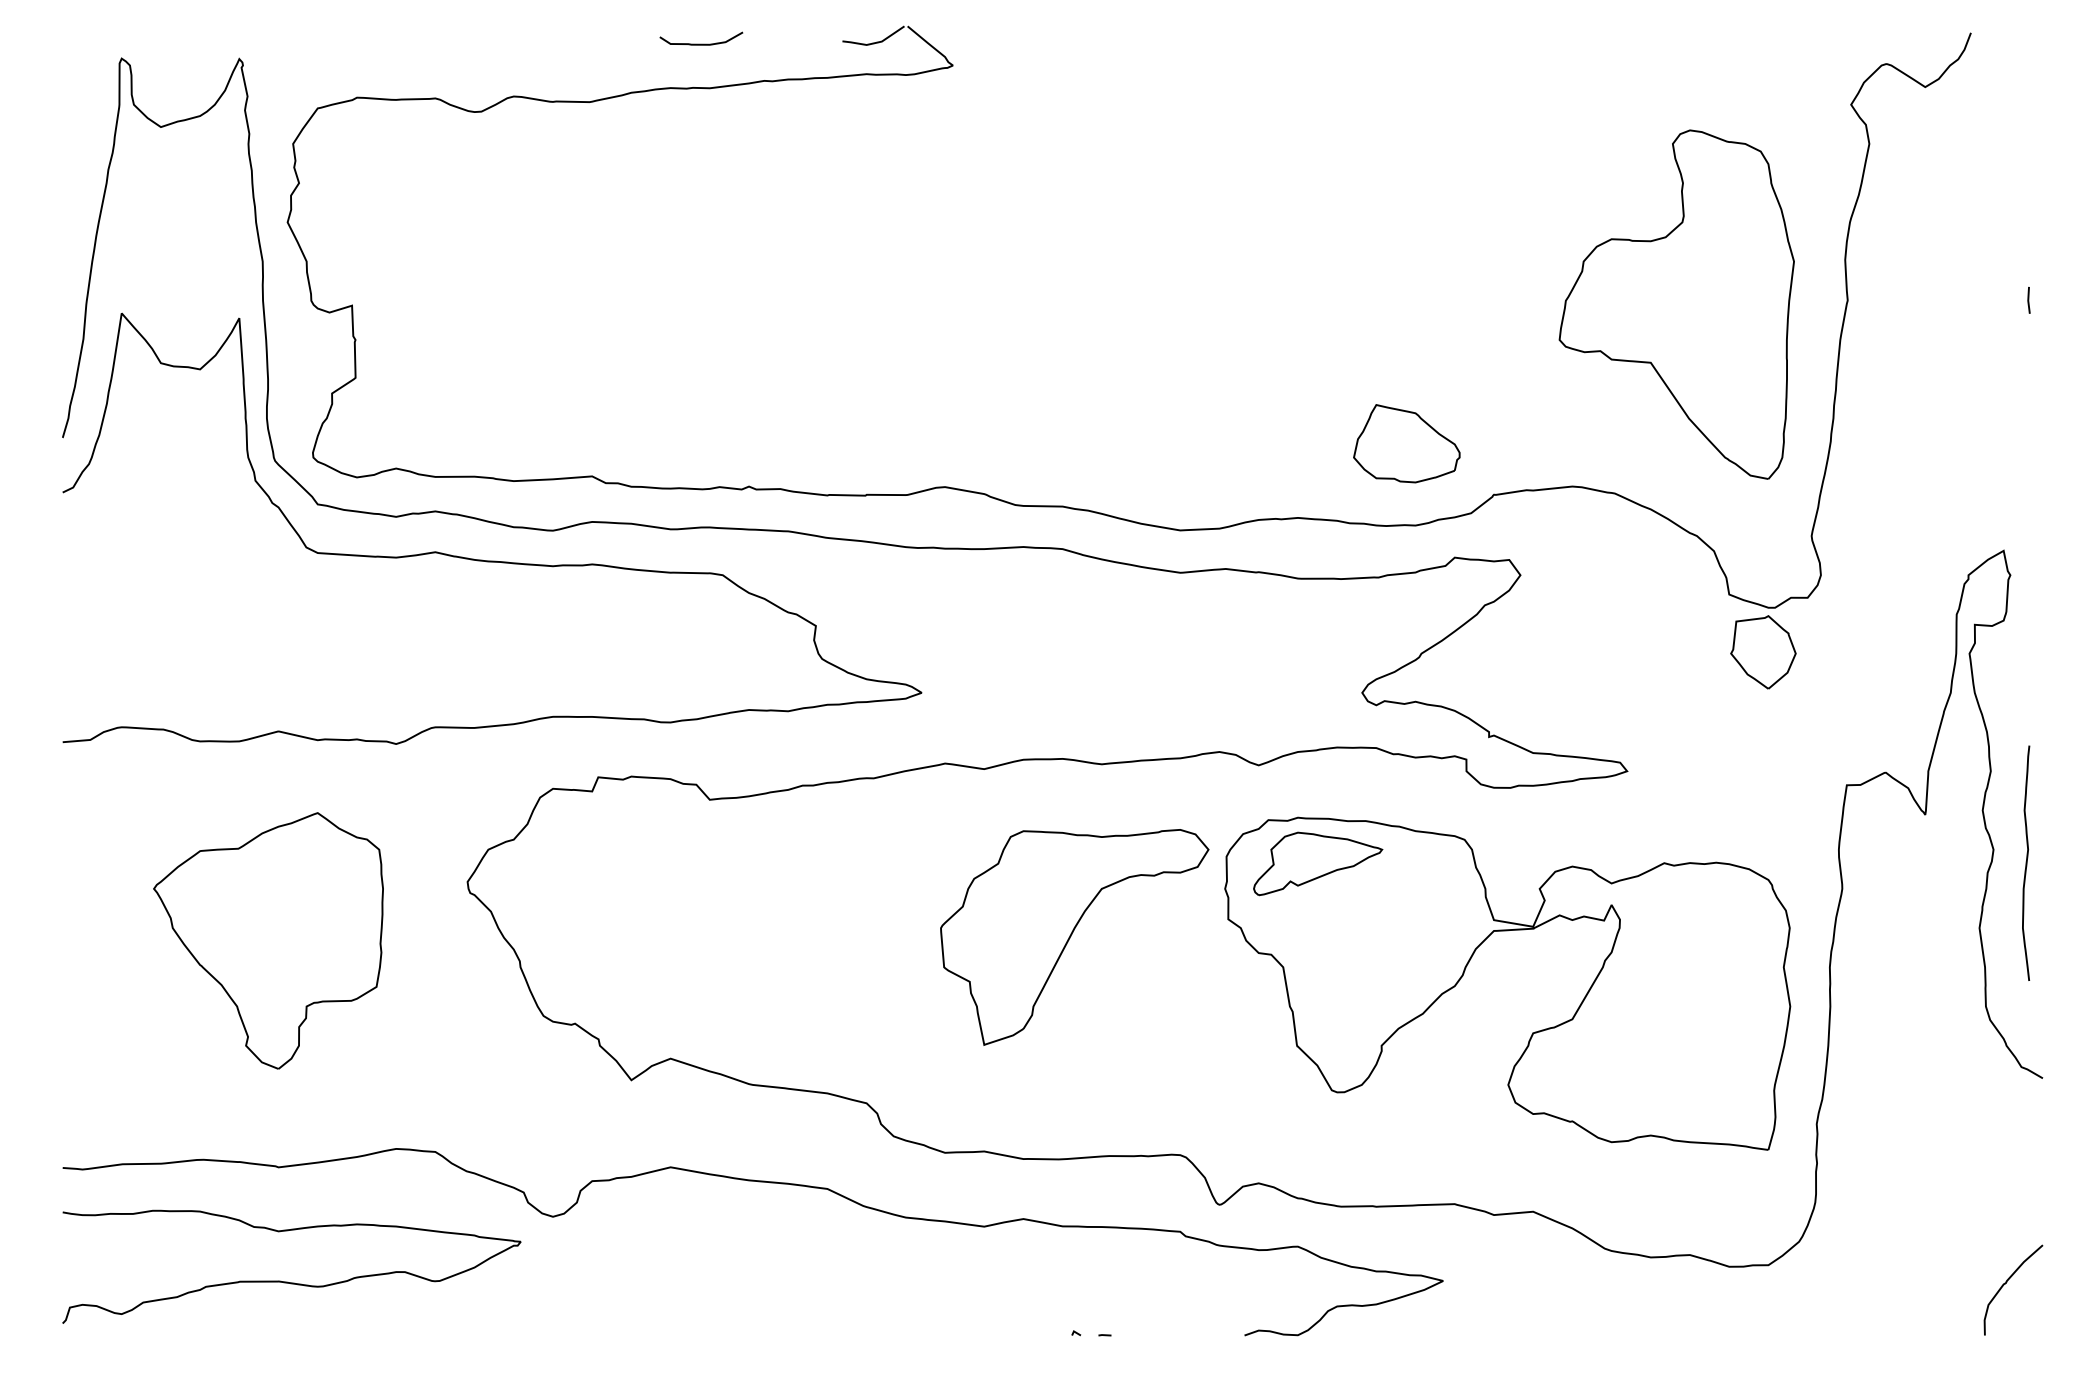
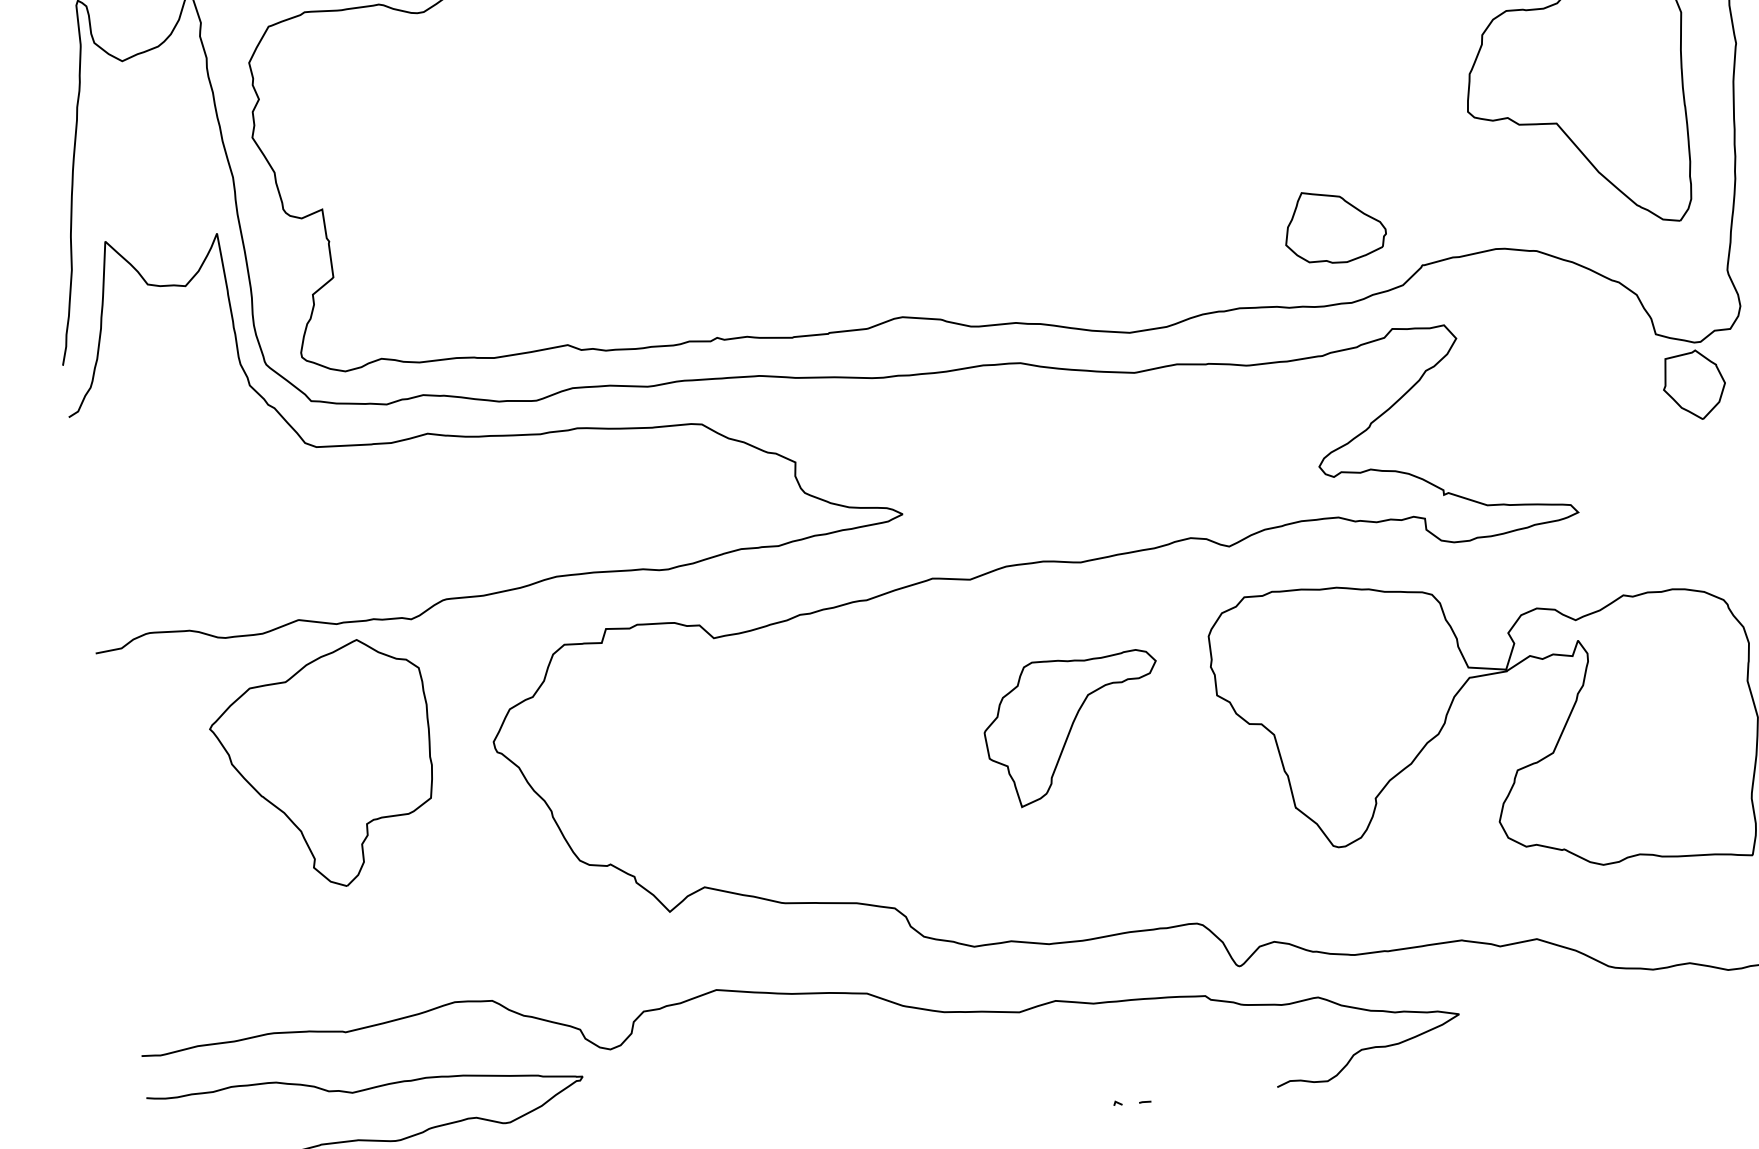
part: (1318, 863) -> (1296, 632), removed
part: (1074, 937) -> (1073, 729), size x0.7
part: (268, 940) -> (323, 765), moved

